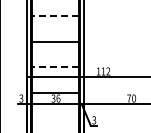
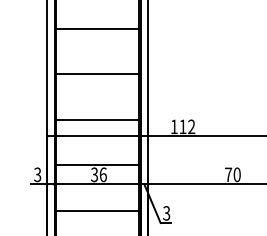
line: (55, 16) -> (98, 29), dashed -> solid
line: (55, 67) -> (98, 119), dashed -> solid
line: (54, 118) -> (96, 210), added

